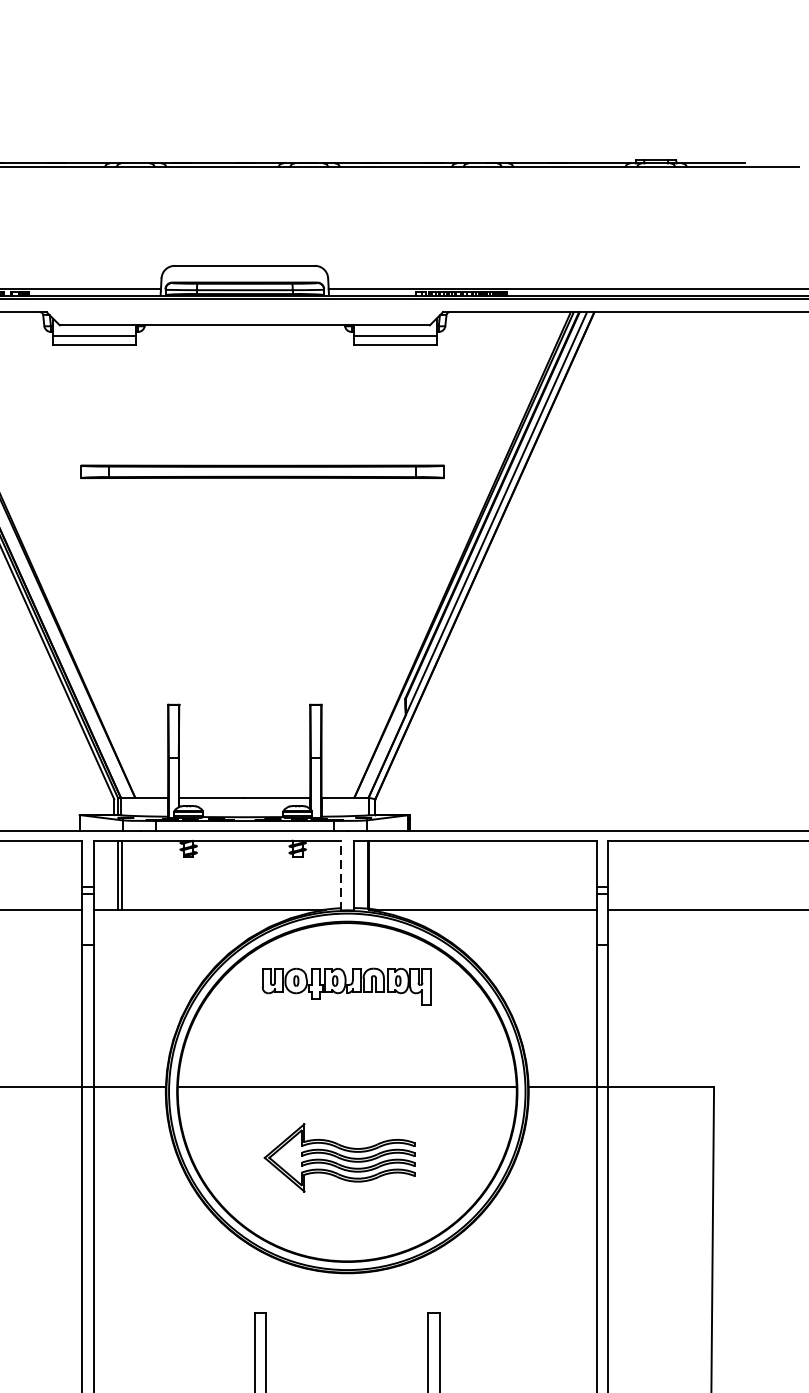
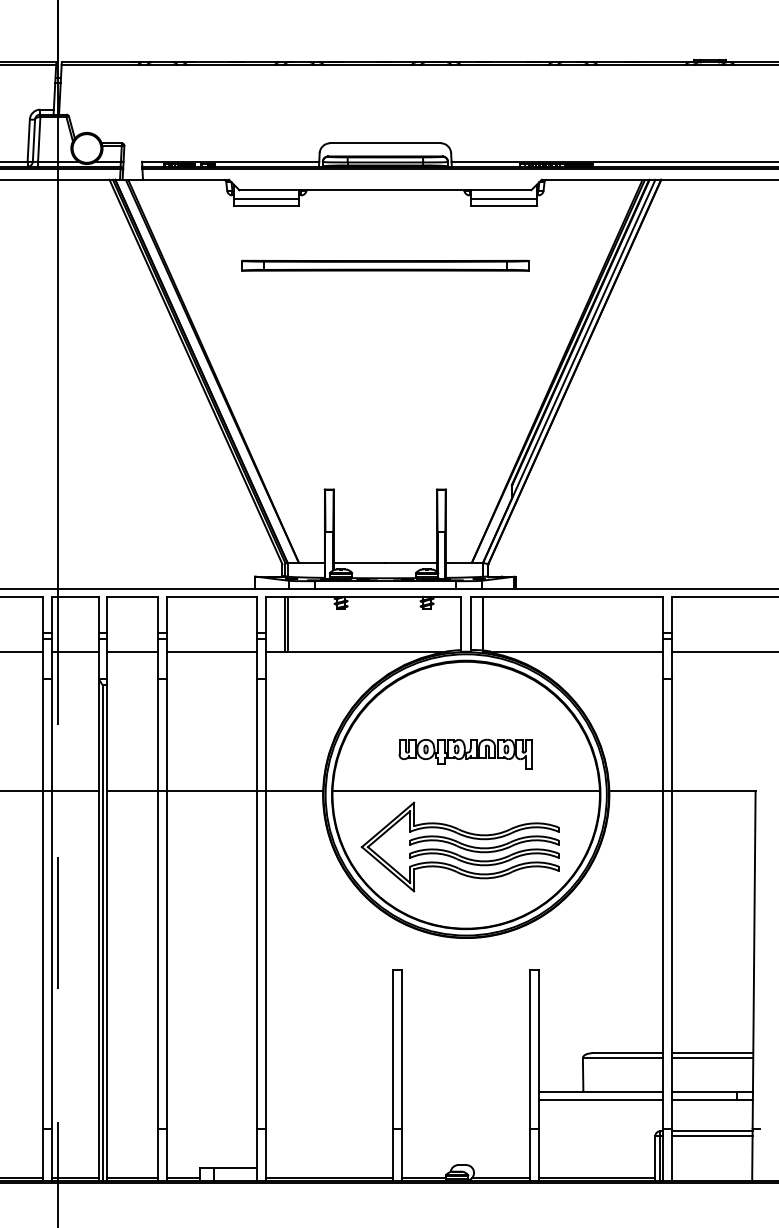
part: (262, 471) -> (385, 265), moved
line: (341, 875) -> (461, 624), dashed -> solid
part: (346, 986) -> (465, 753), moved
part: (338, 1157) -> (459, 846), size x1.67

